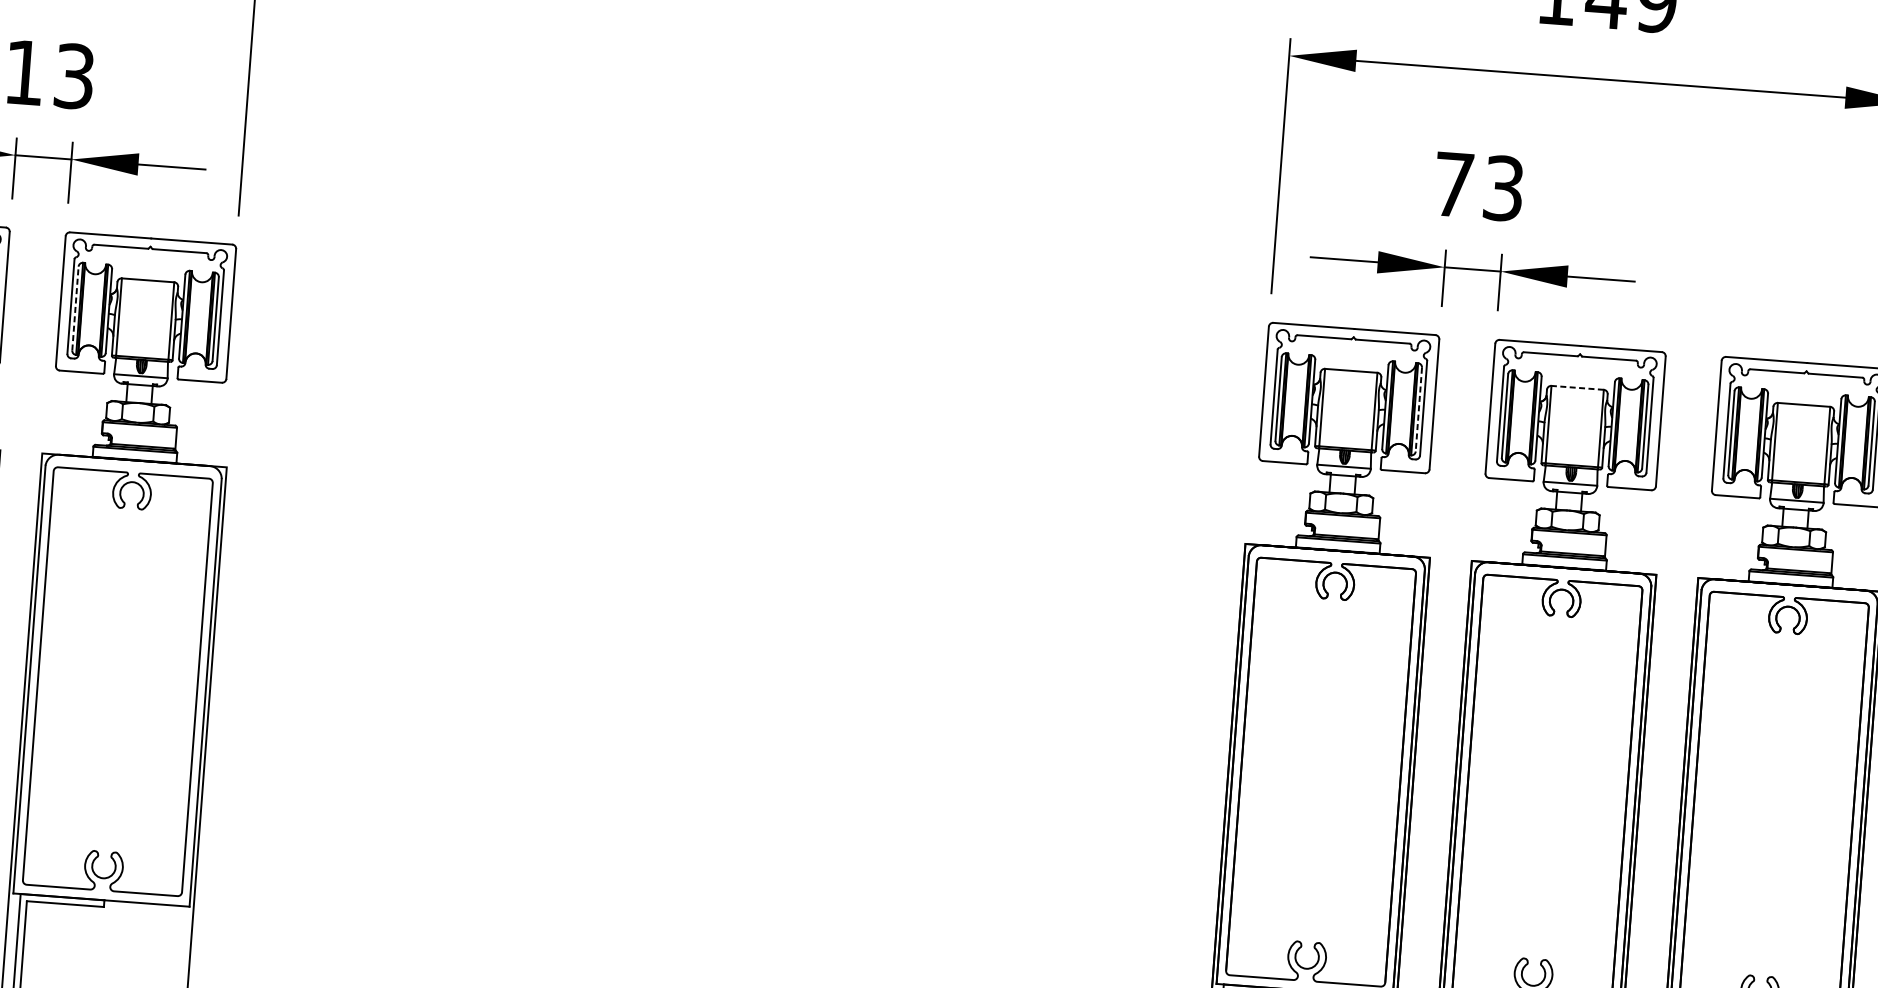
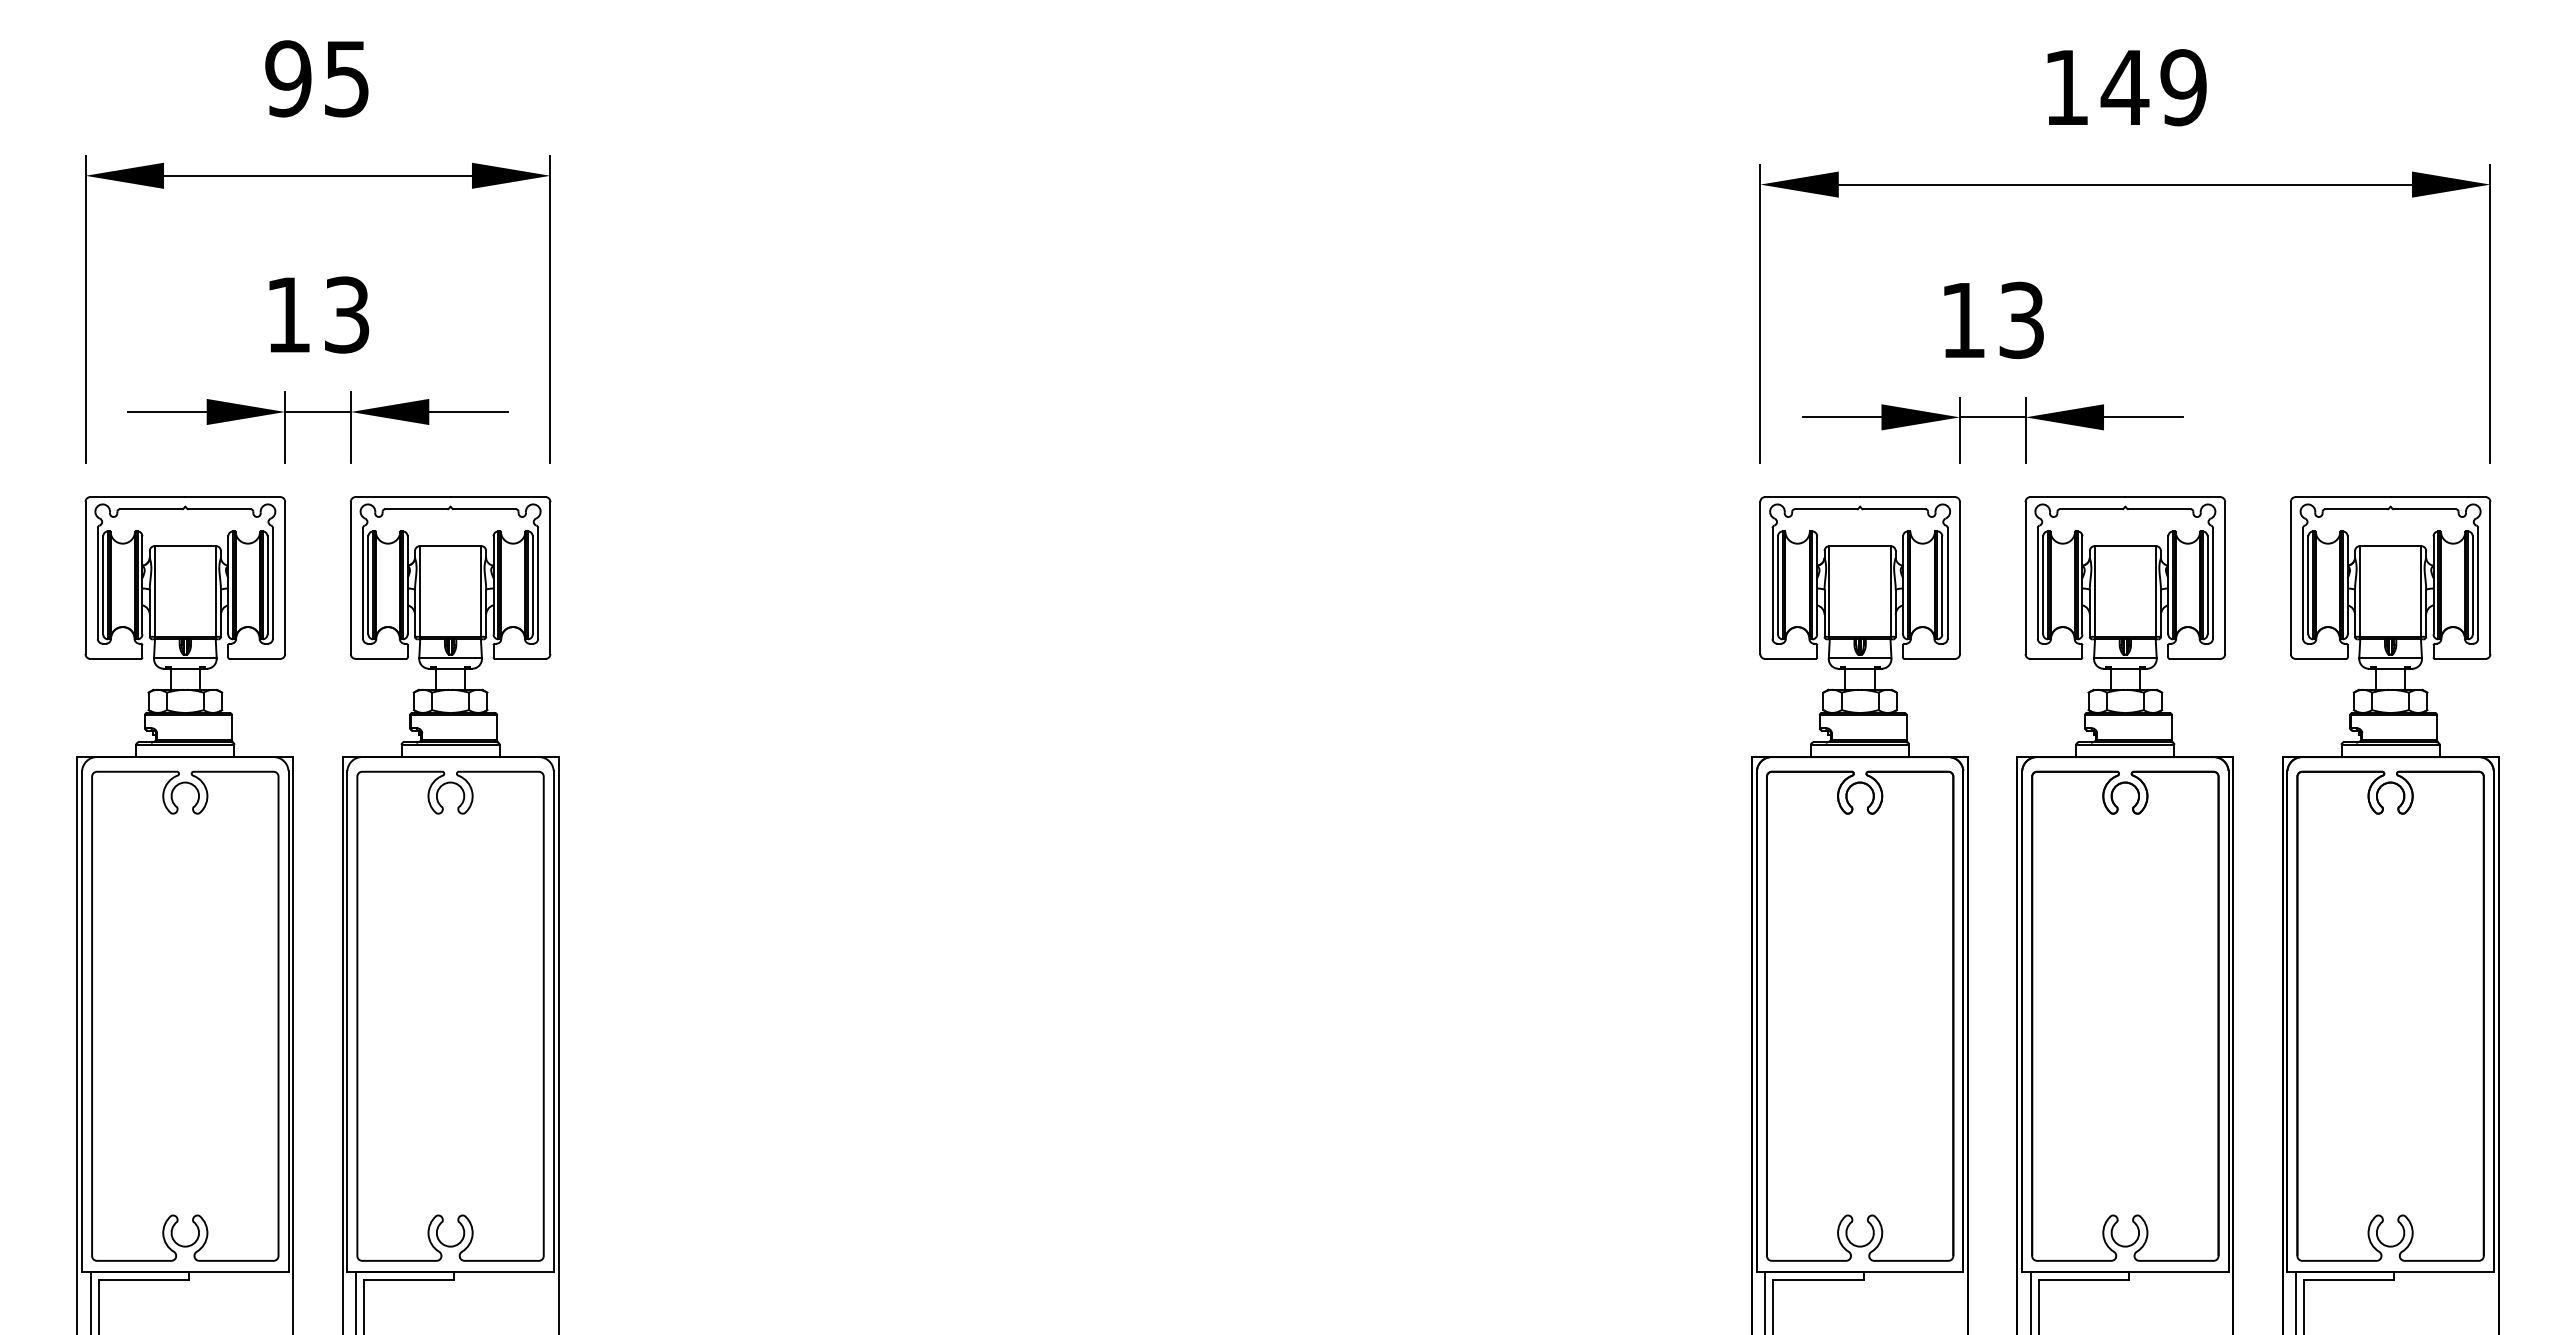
text: (1453, 184) -> (1962, 320), 73 -> 13
line: (75, 307) -> (368, 584), dashed -> solid
line: (1577, 388) -> (2125, 546), dashed -> solid
line: (1419, 409) -> (1942, 585), dashed -> solid

